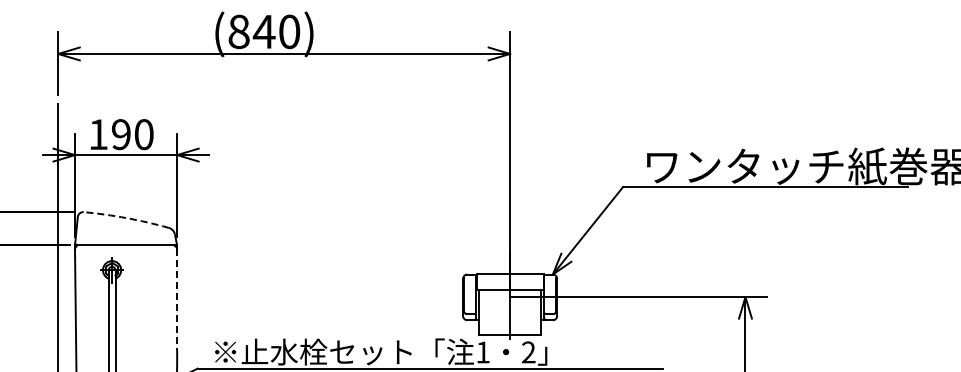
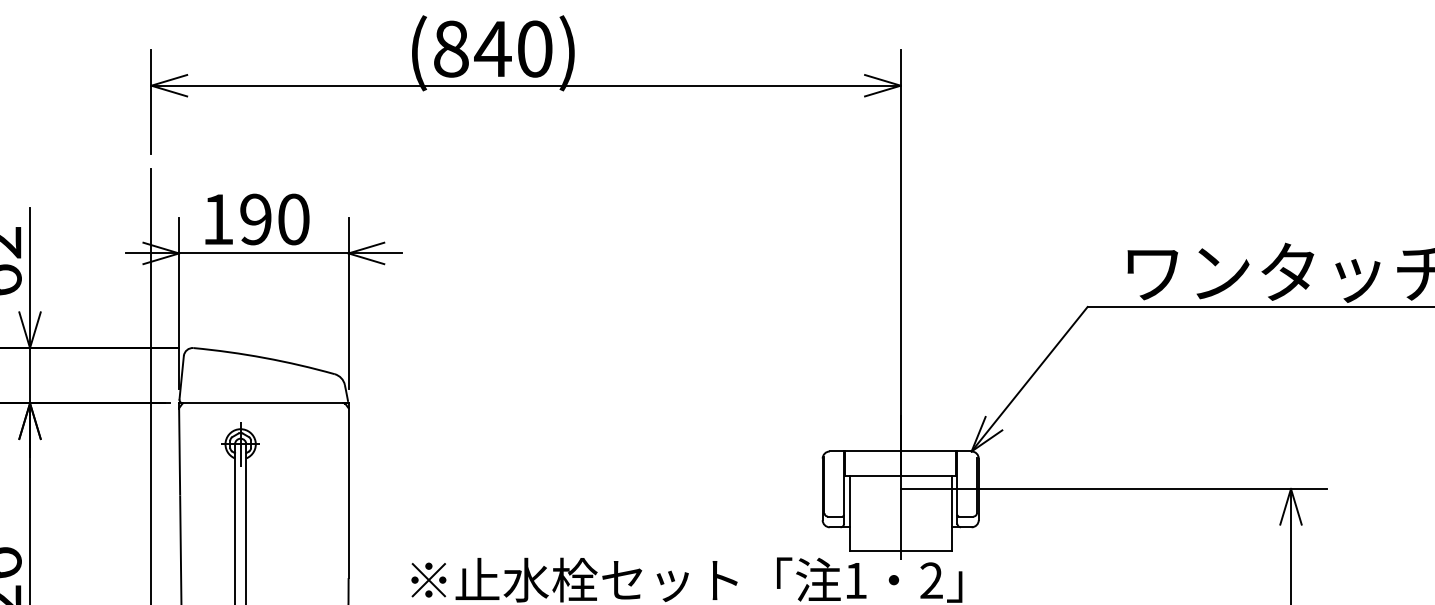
arc: (126, 218) -> (264, 358), dashed -> solid
line: (177, 300) -> (349, 494), dashed -> solid

